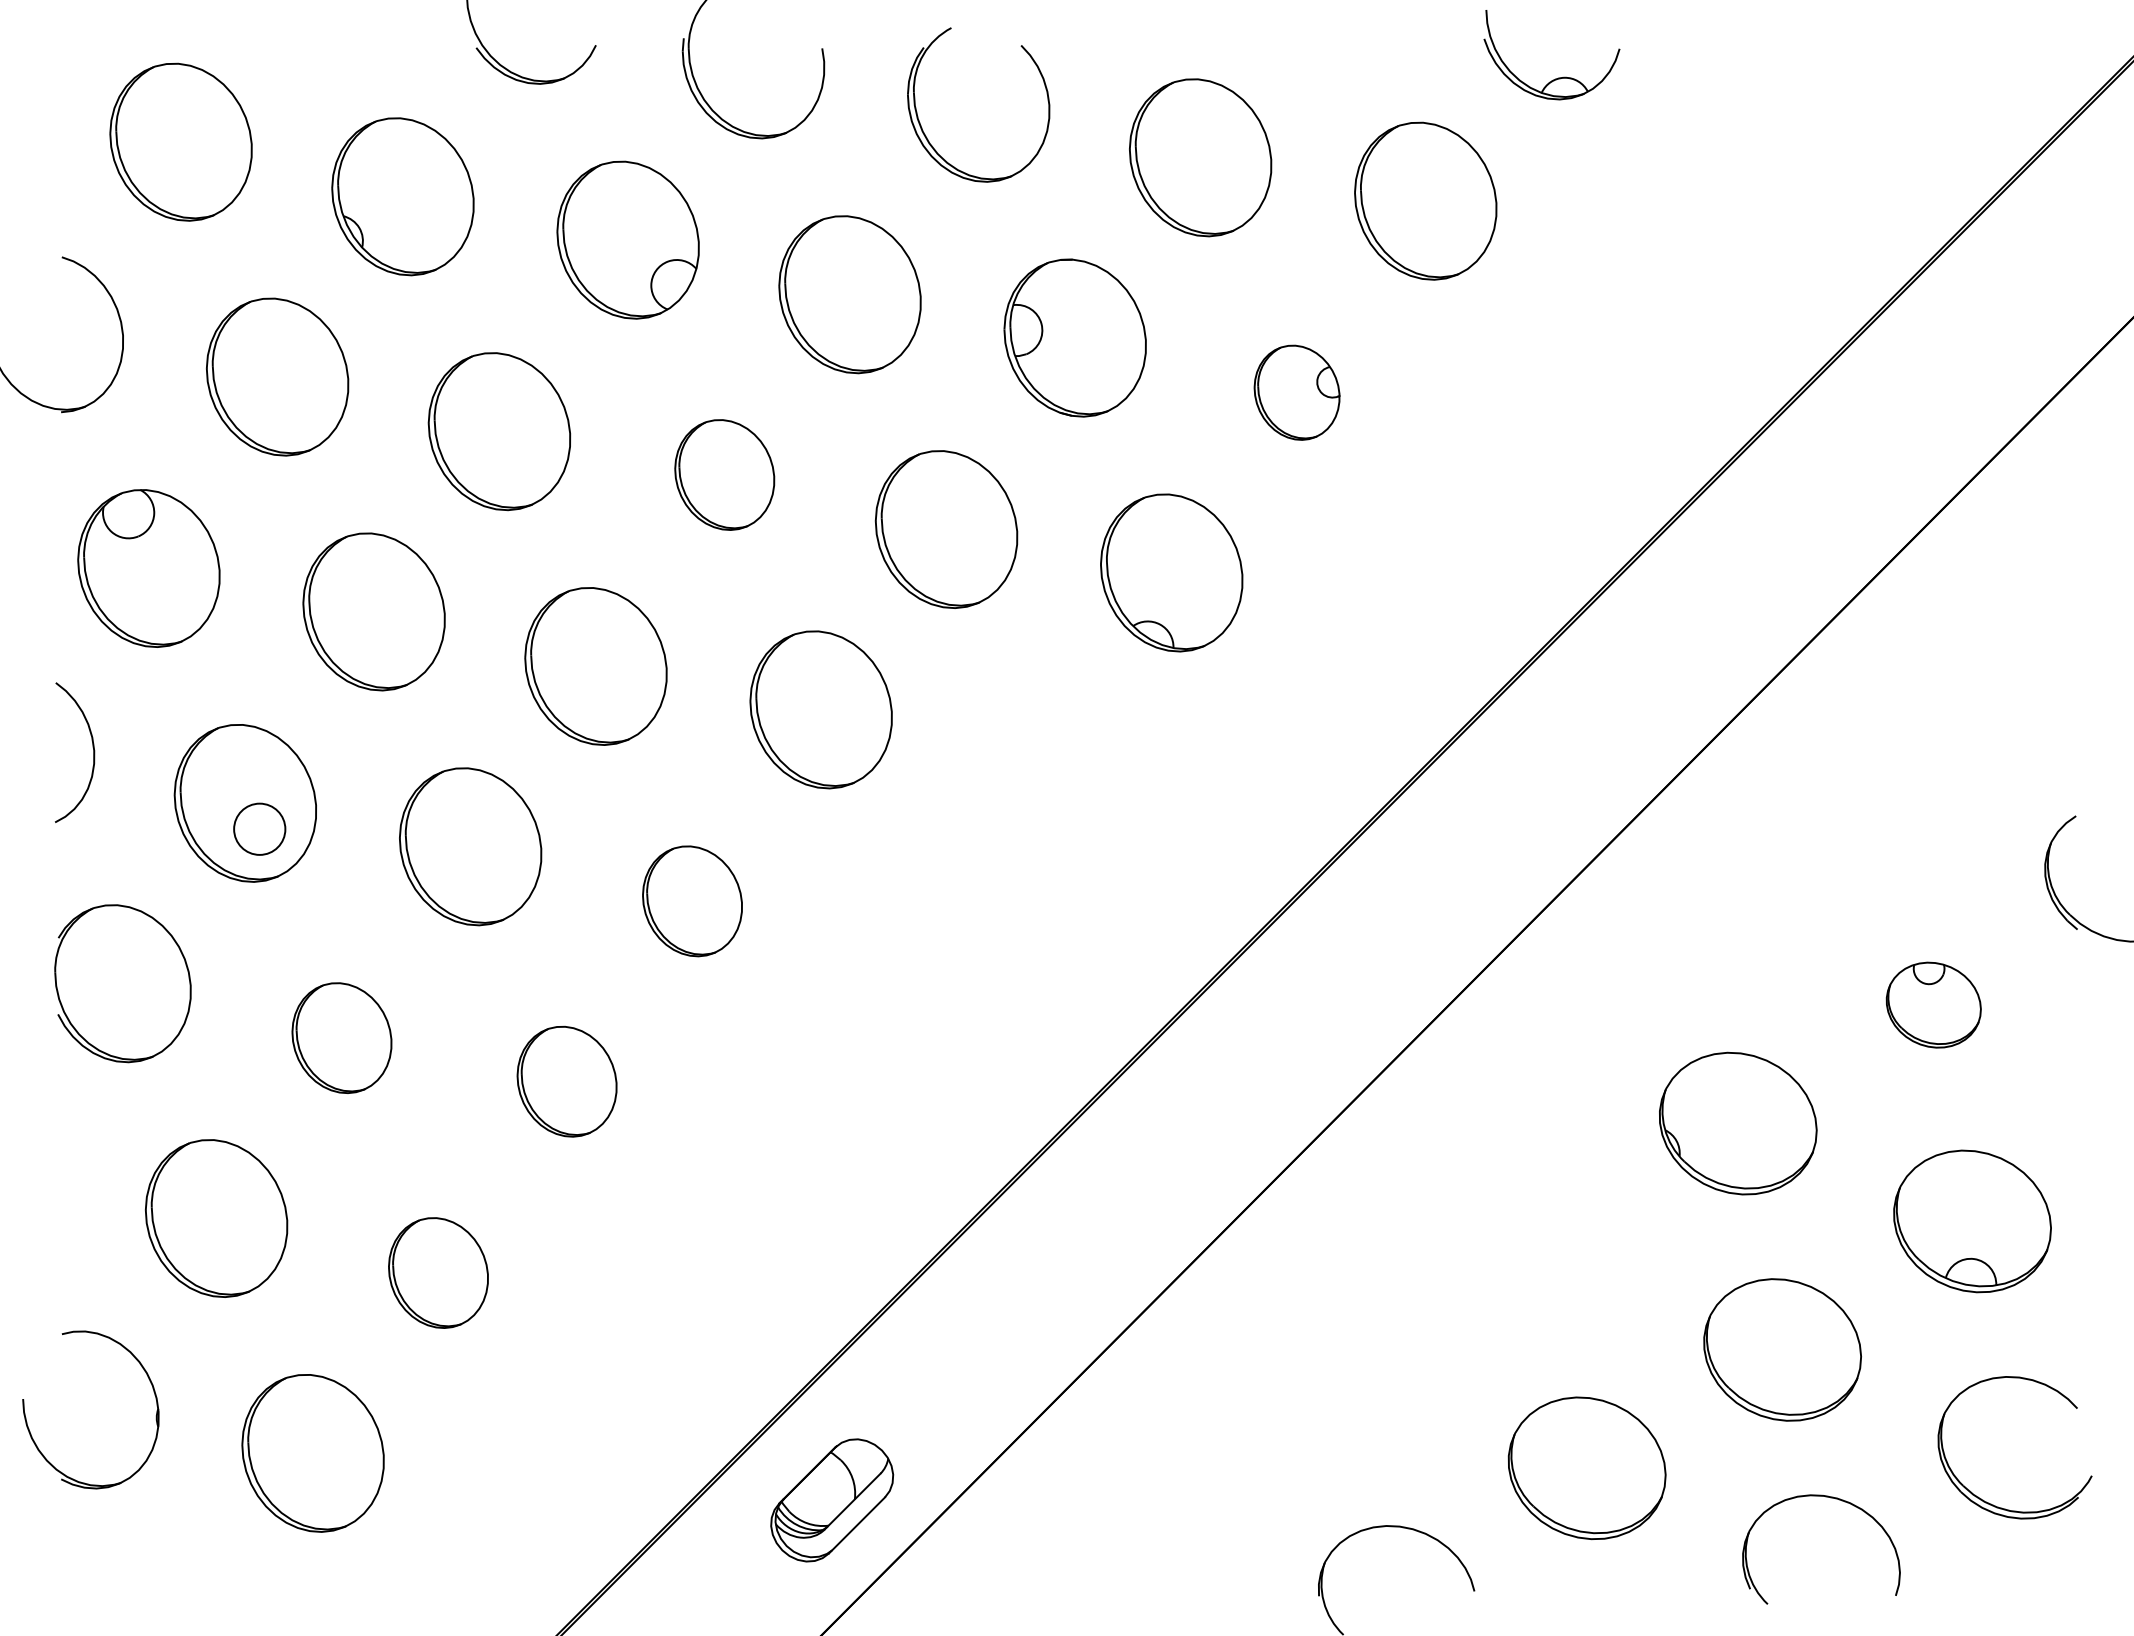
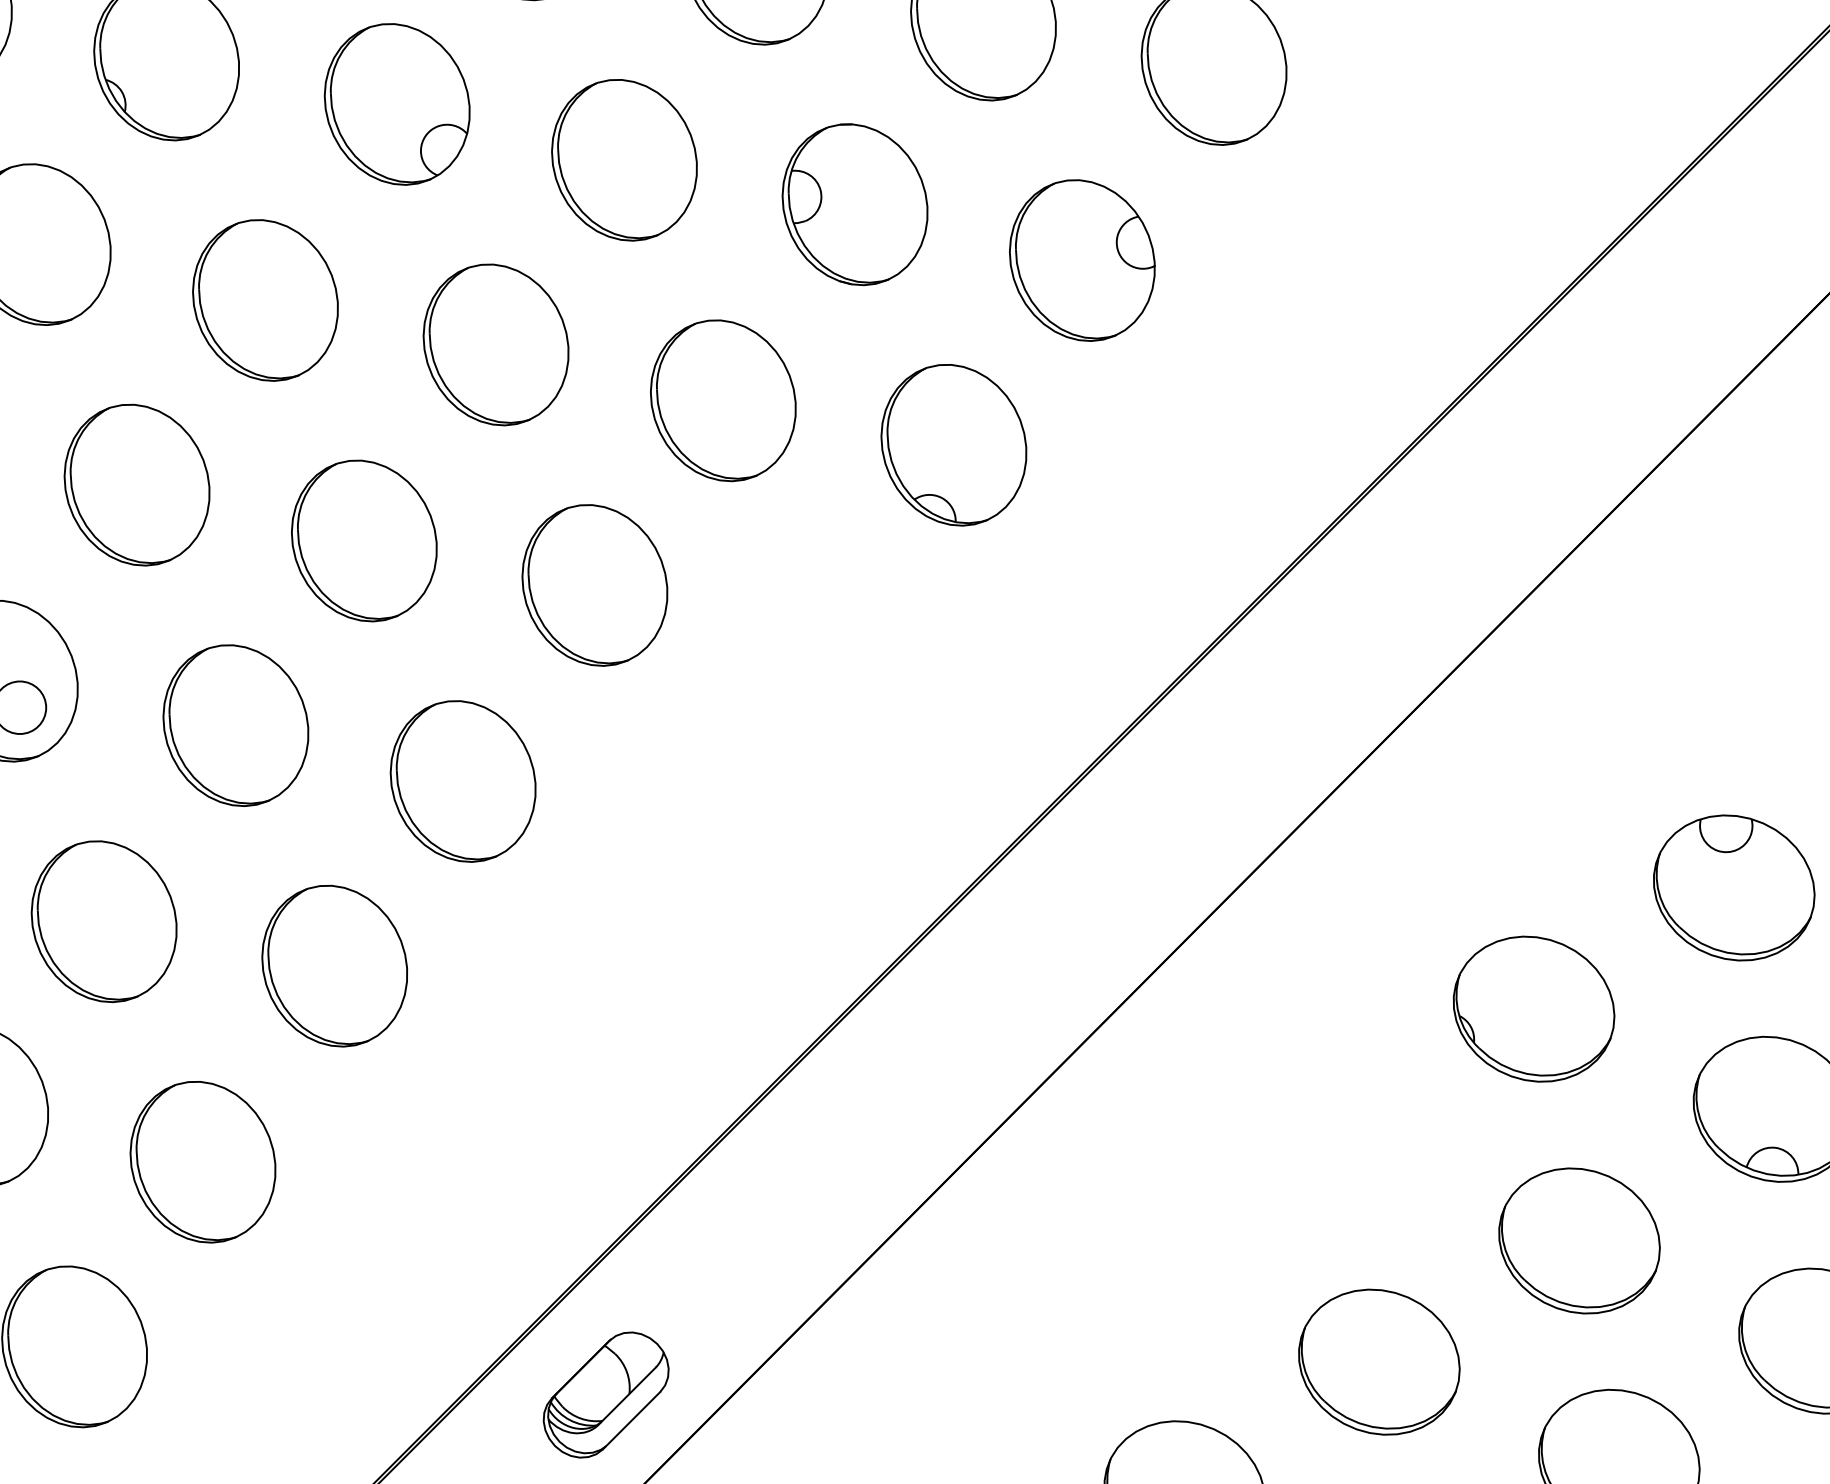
part: (1296, 392) -> (1081, 260), size x1.67
part: (724, 474) -> (495, 344), size x1.43
part: (692, 901) -> (463, 781), size x1.43
part: (1933, 1004) -> (1734, 887), size x1.67
part: (341, 1037) -> (103, 920), size x1.43
part: (566, 1081) -> (334, 966), size x1.43
part: (438, 1272) -> (203, 1161), size x1.43

